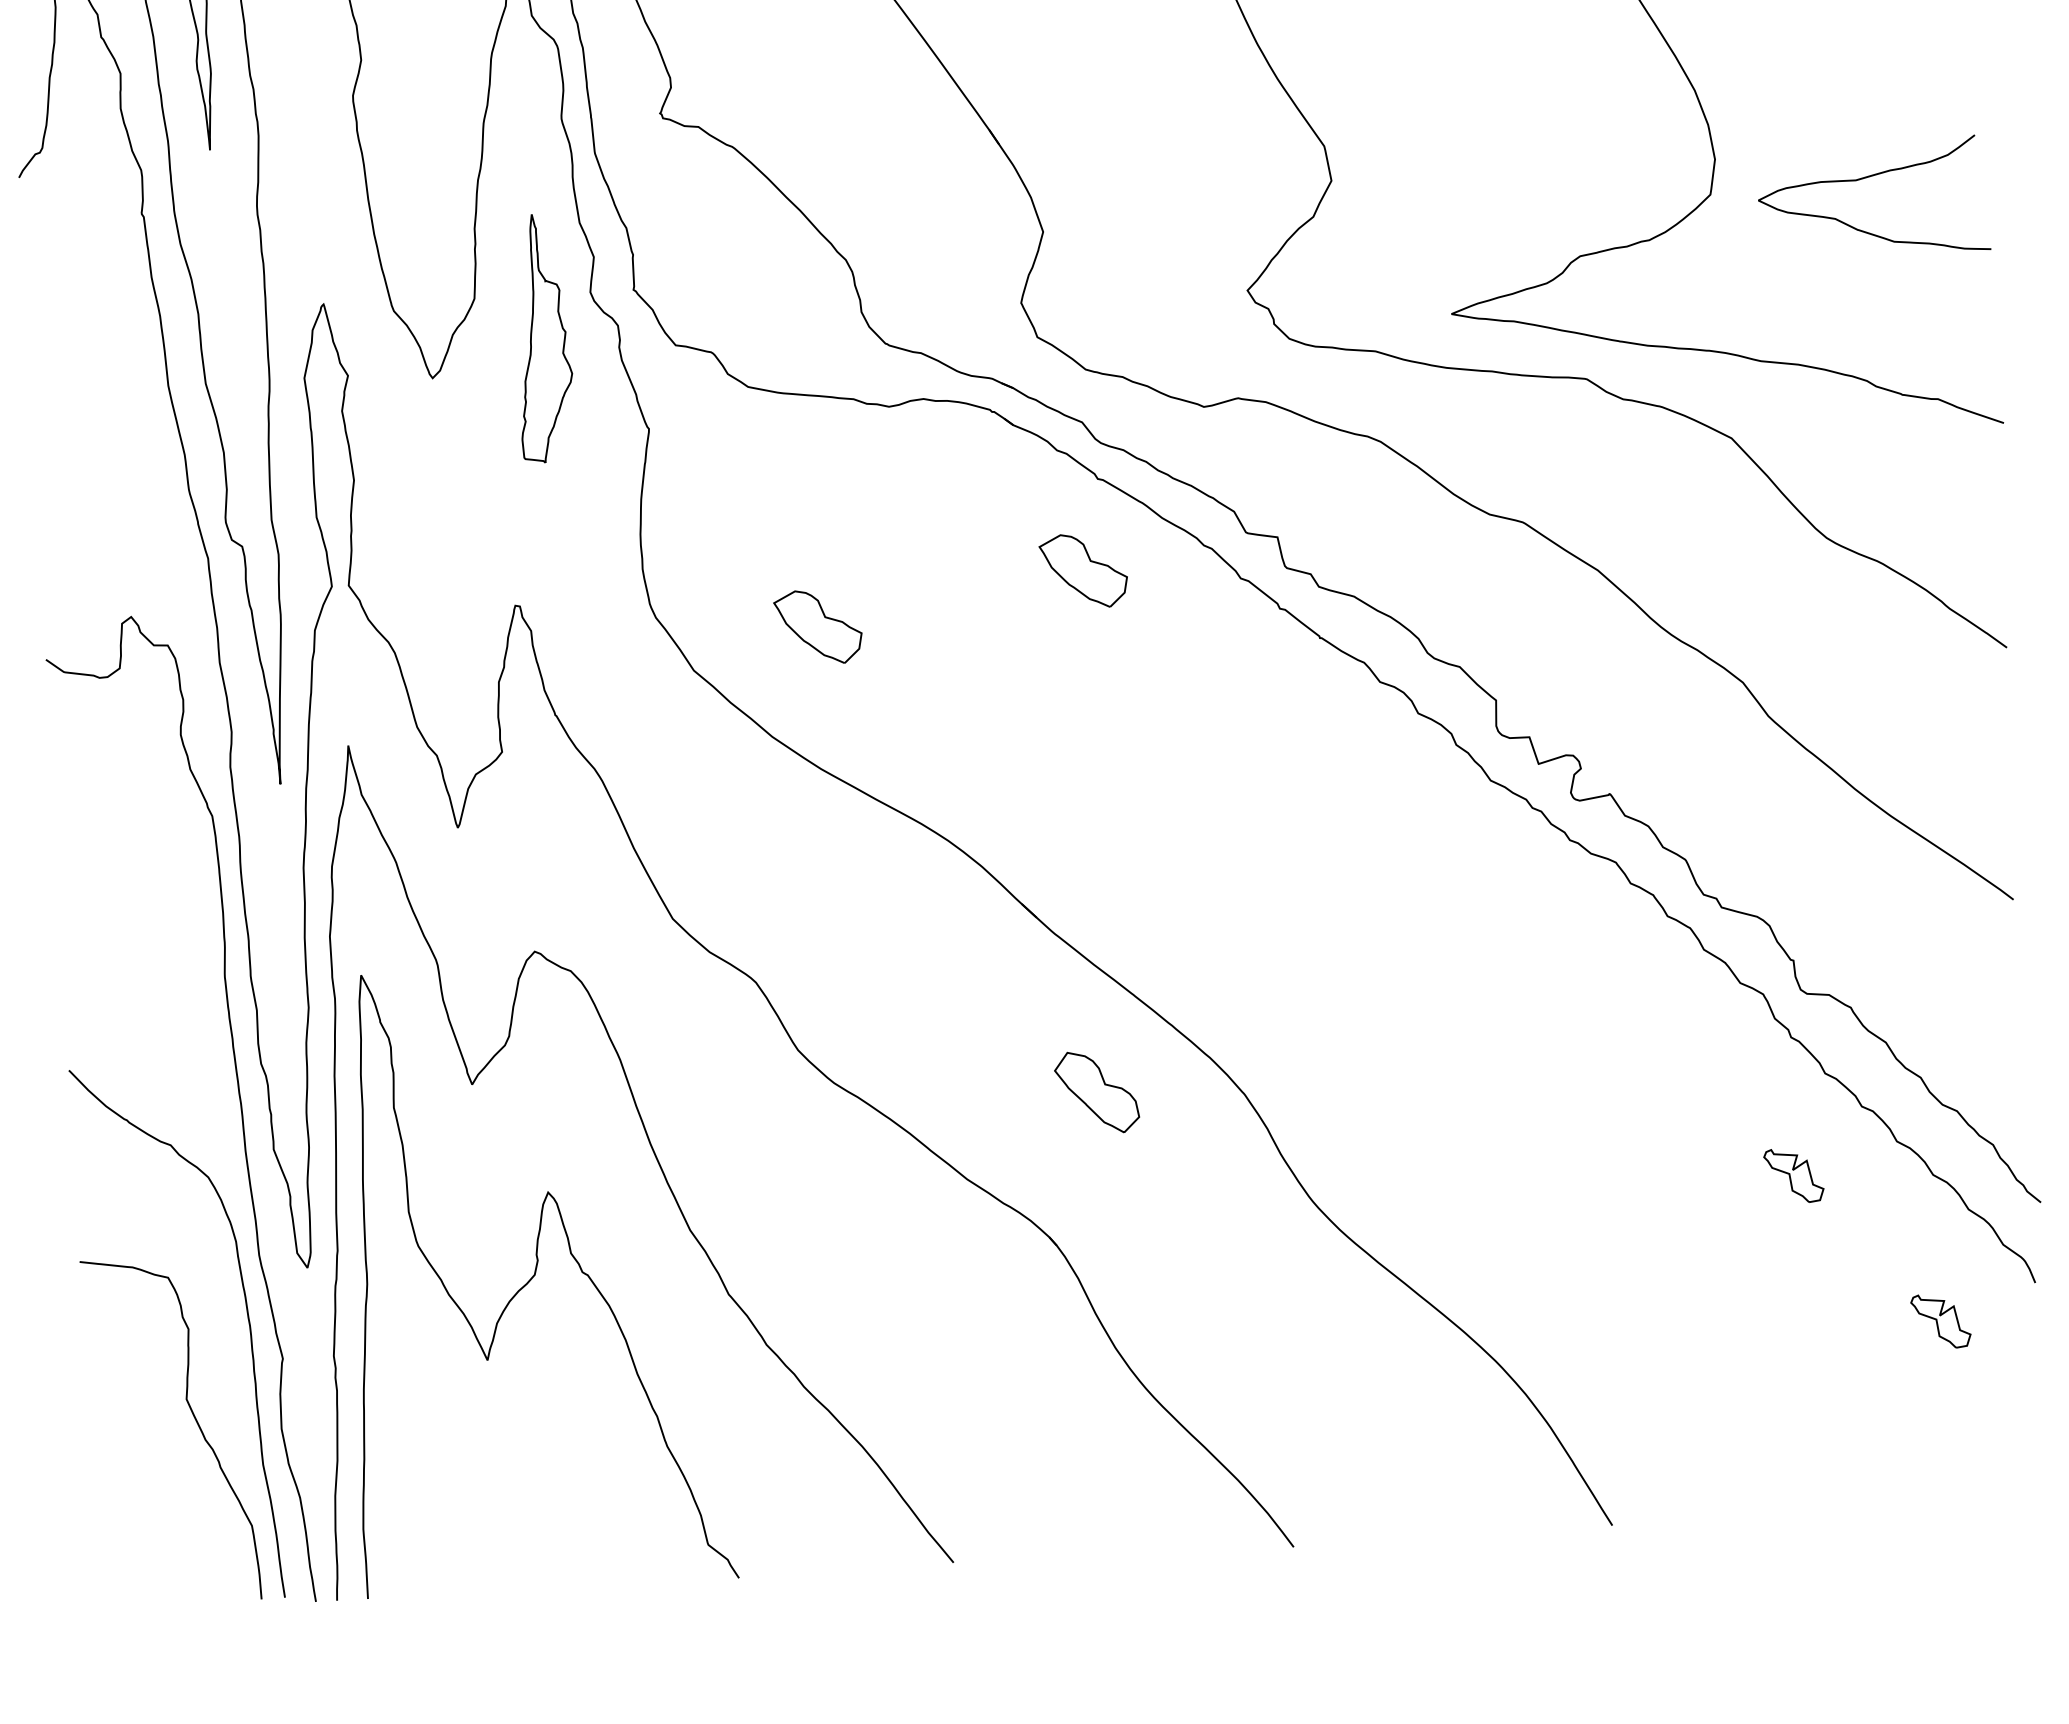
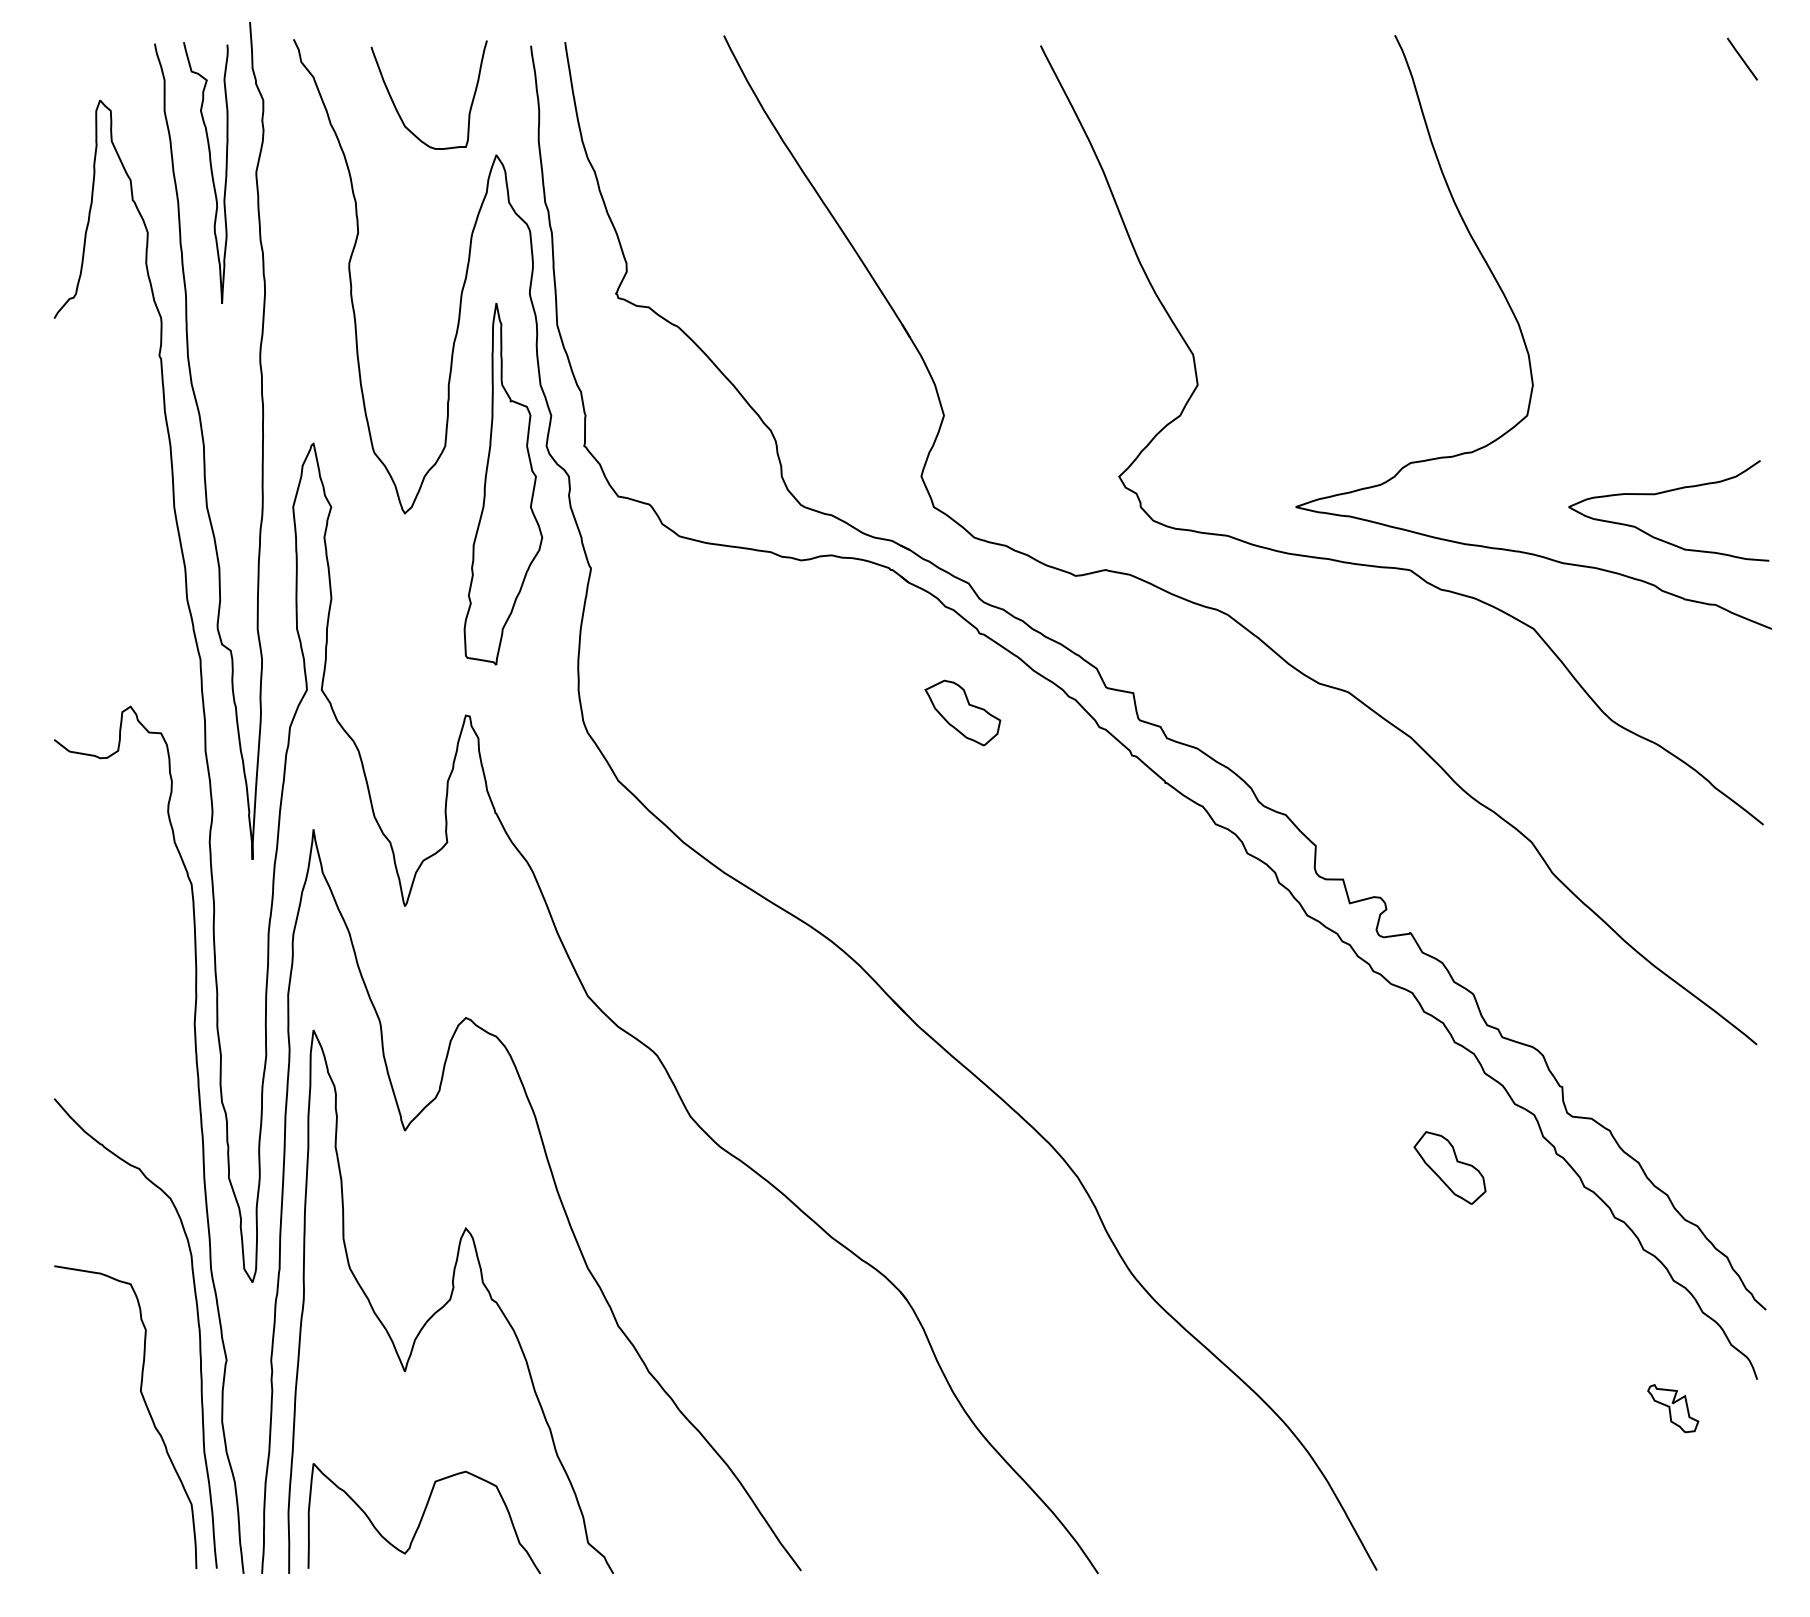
curve: (1865, 178) -> (1663, 493), moved
part: (543, 337) -> (503, 483), size x1.67
part: (817, 626) -> (728, 748), removed
part: (1096, 1091) -> (1449, 1167), moved
part: (1794, 1175) -> (1552, 1274), removed
curve: (518, 1525) -> (423, 1517), added

